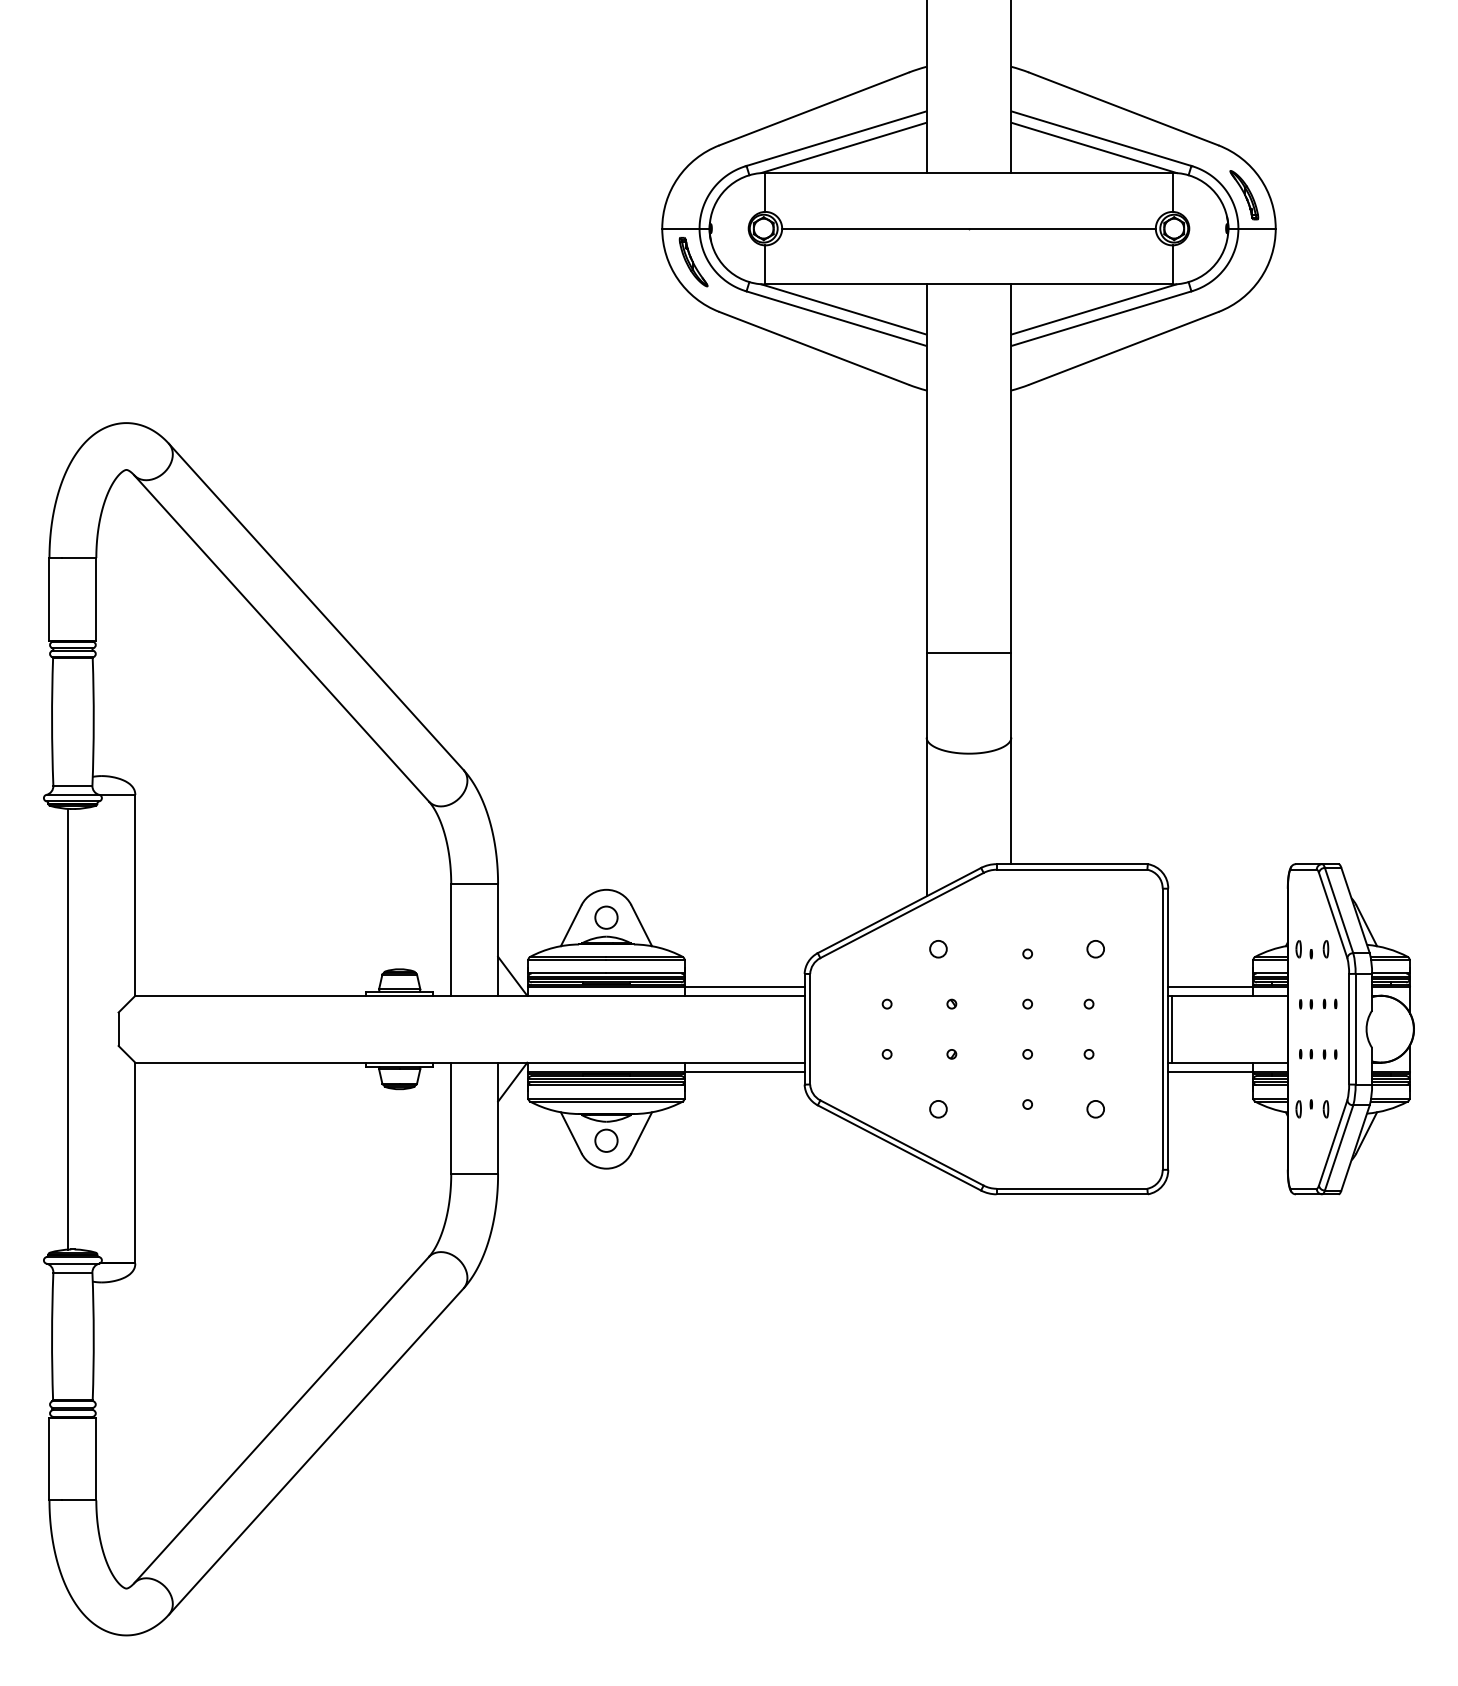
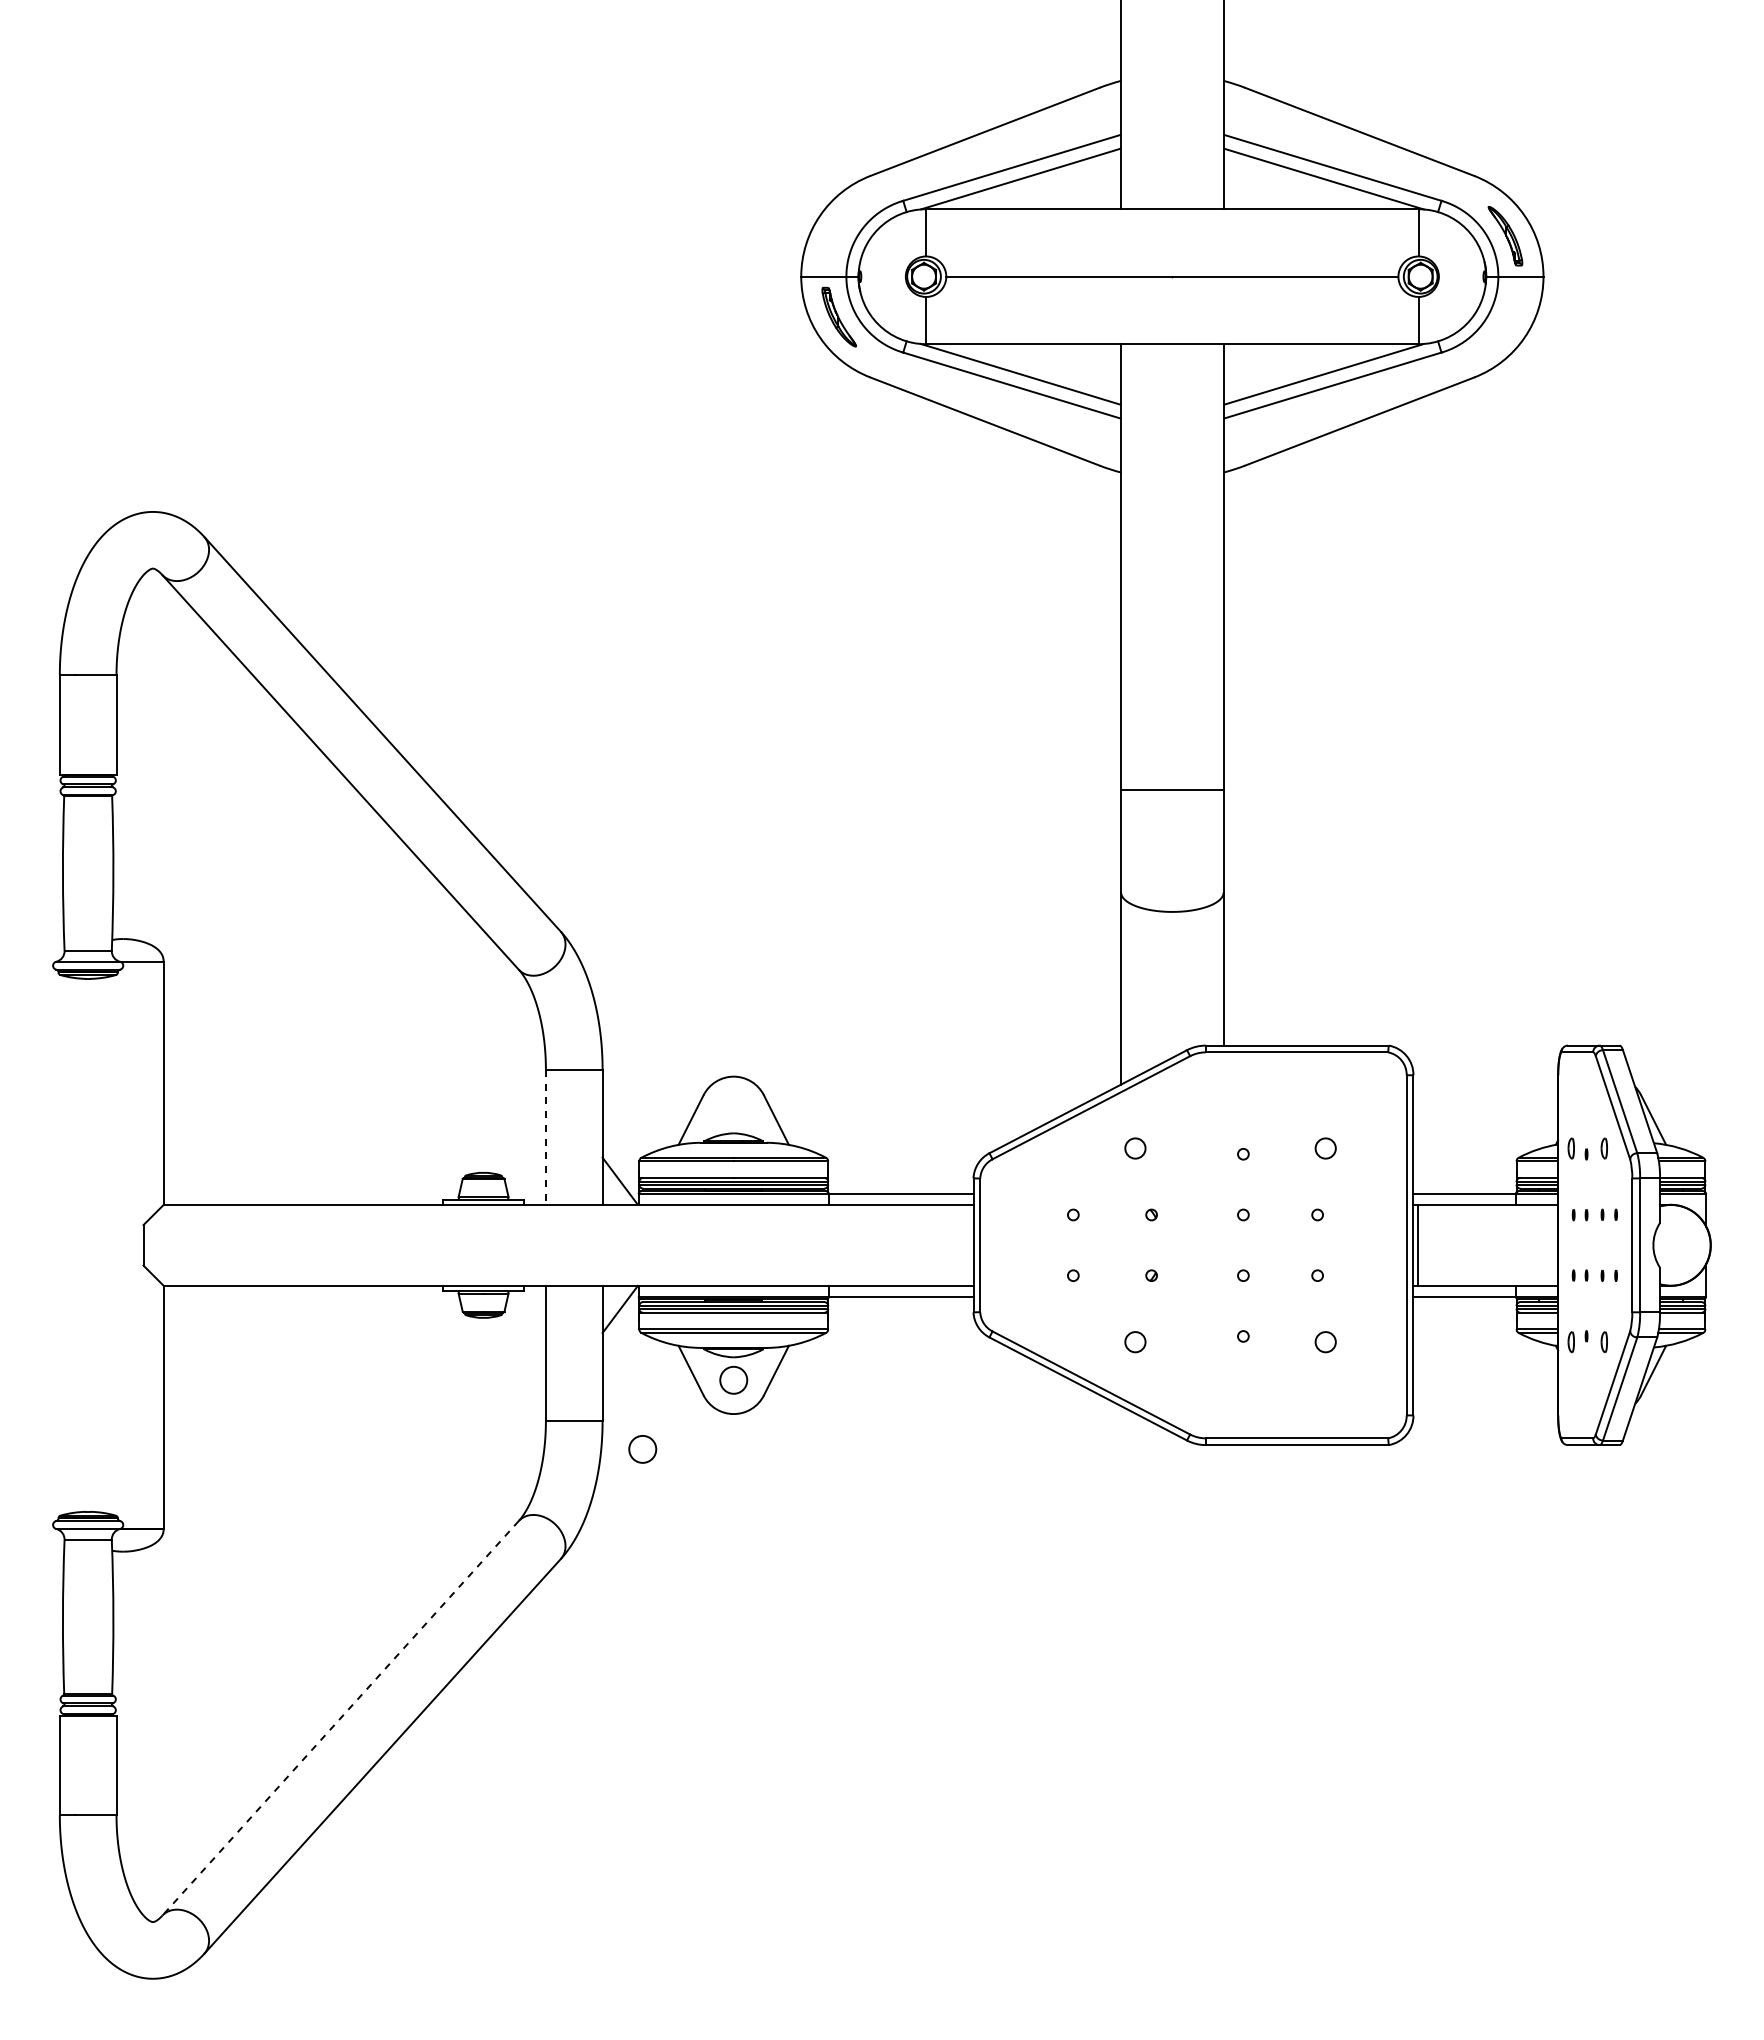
circle: (606, 917) -> (642, 1449), moved
line: (450, 940) -> (545, 1137), solid -> dashed
line: (68, 1028) -> (82, 1244), removed
line: (281, 1420) -> (340, 1718), solid -> dashed

